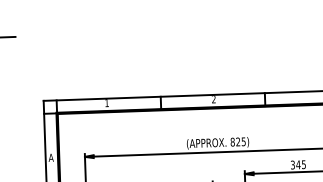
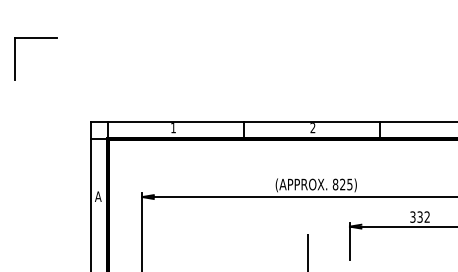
text: (300, 164) -> (423, 216), 345 -> 332

